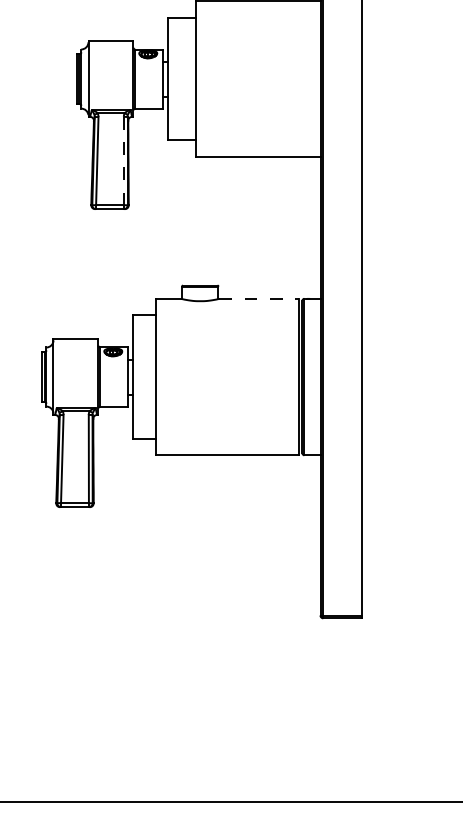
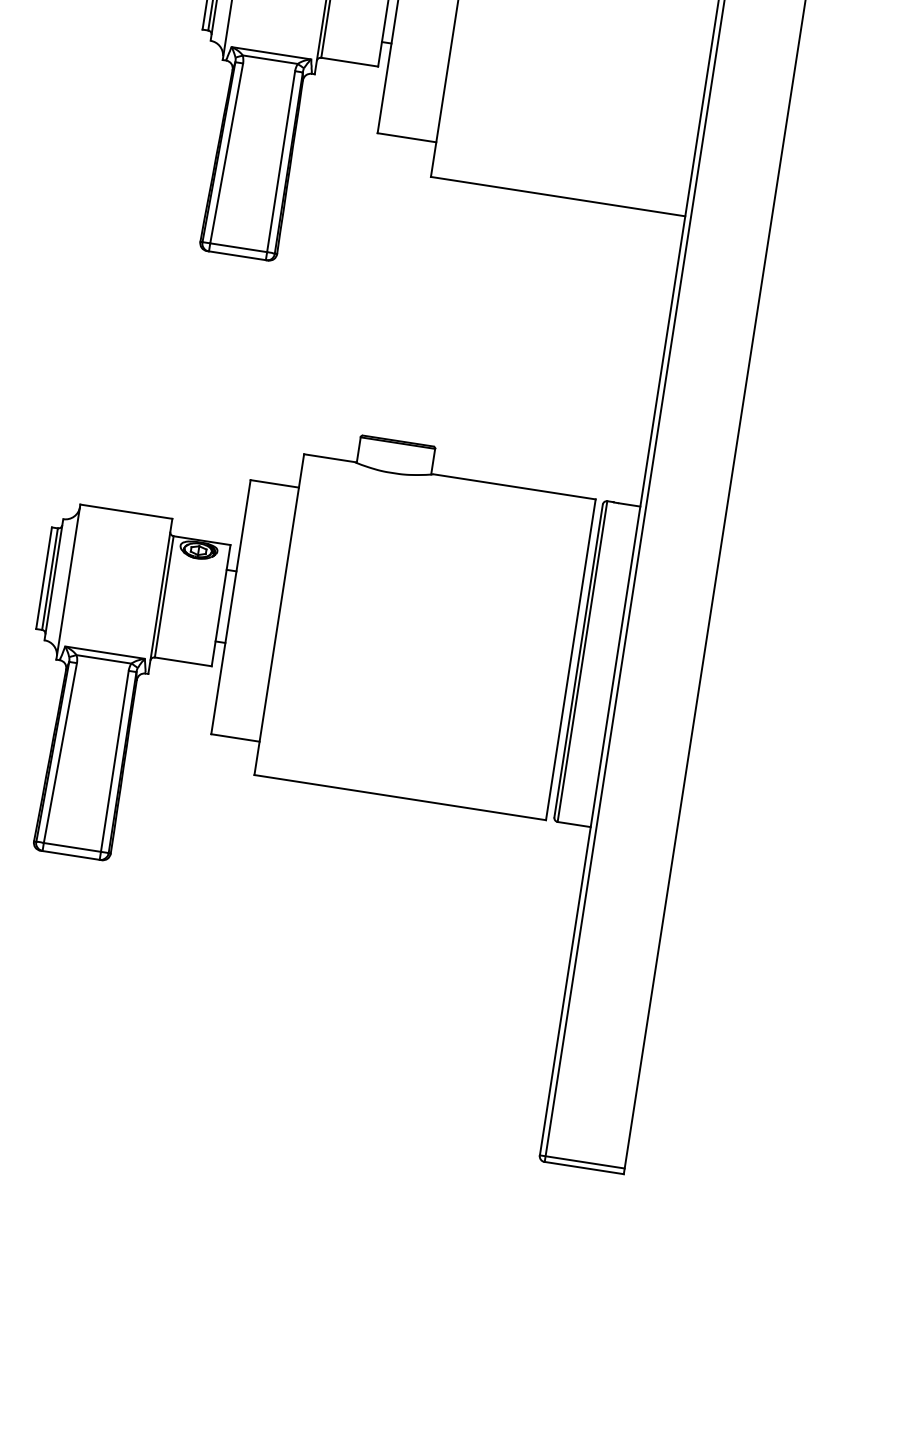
line: (123, 161) -> (280, 162), dashed -> solid
line: (259, 298) -> (515, 486), dashed -> solid

